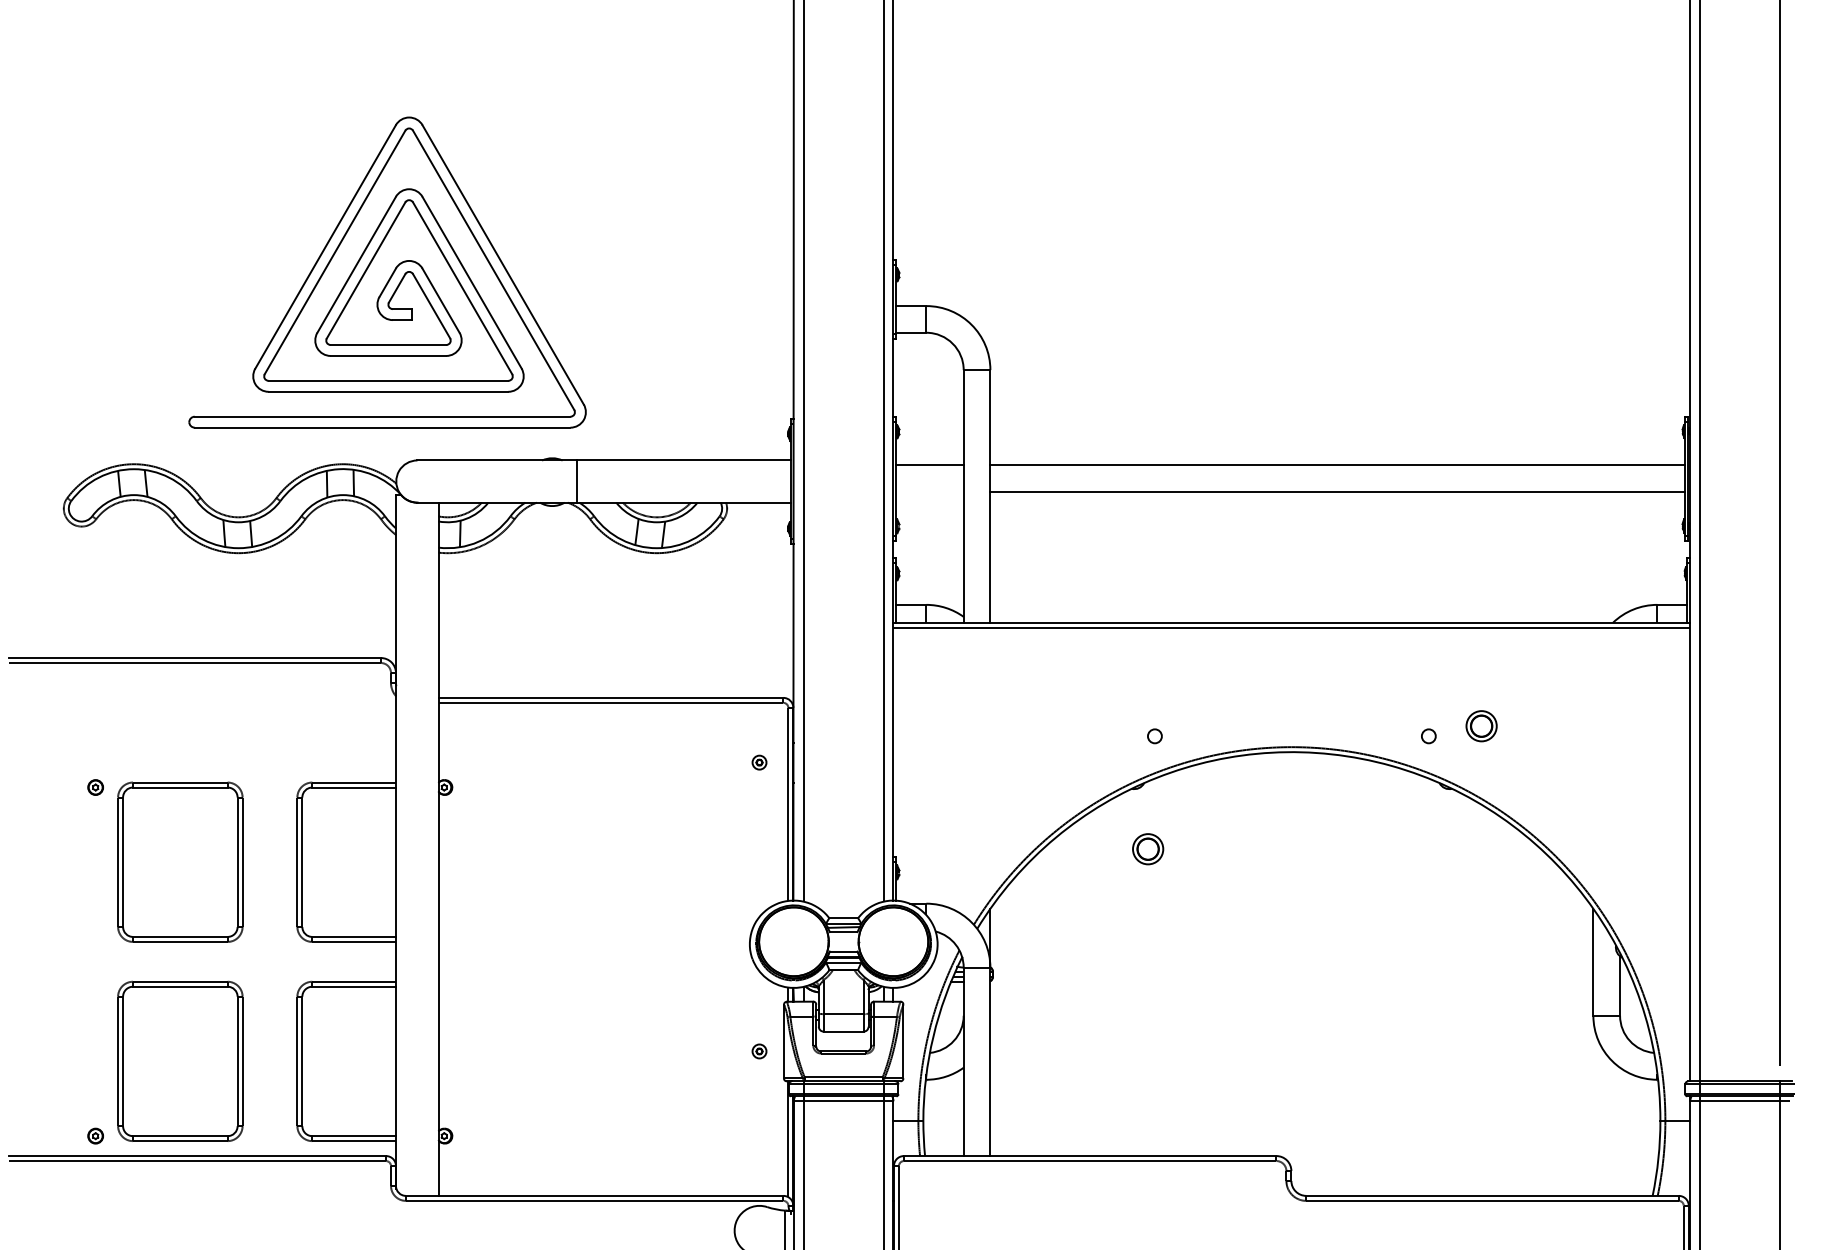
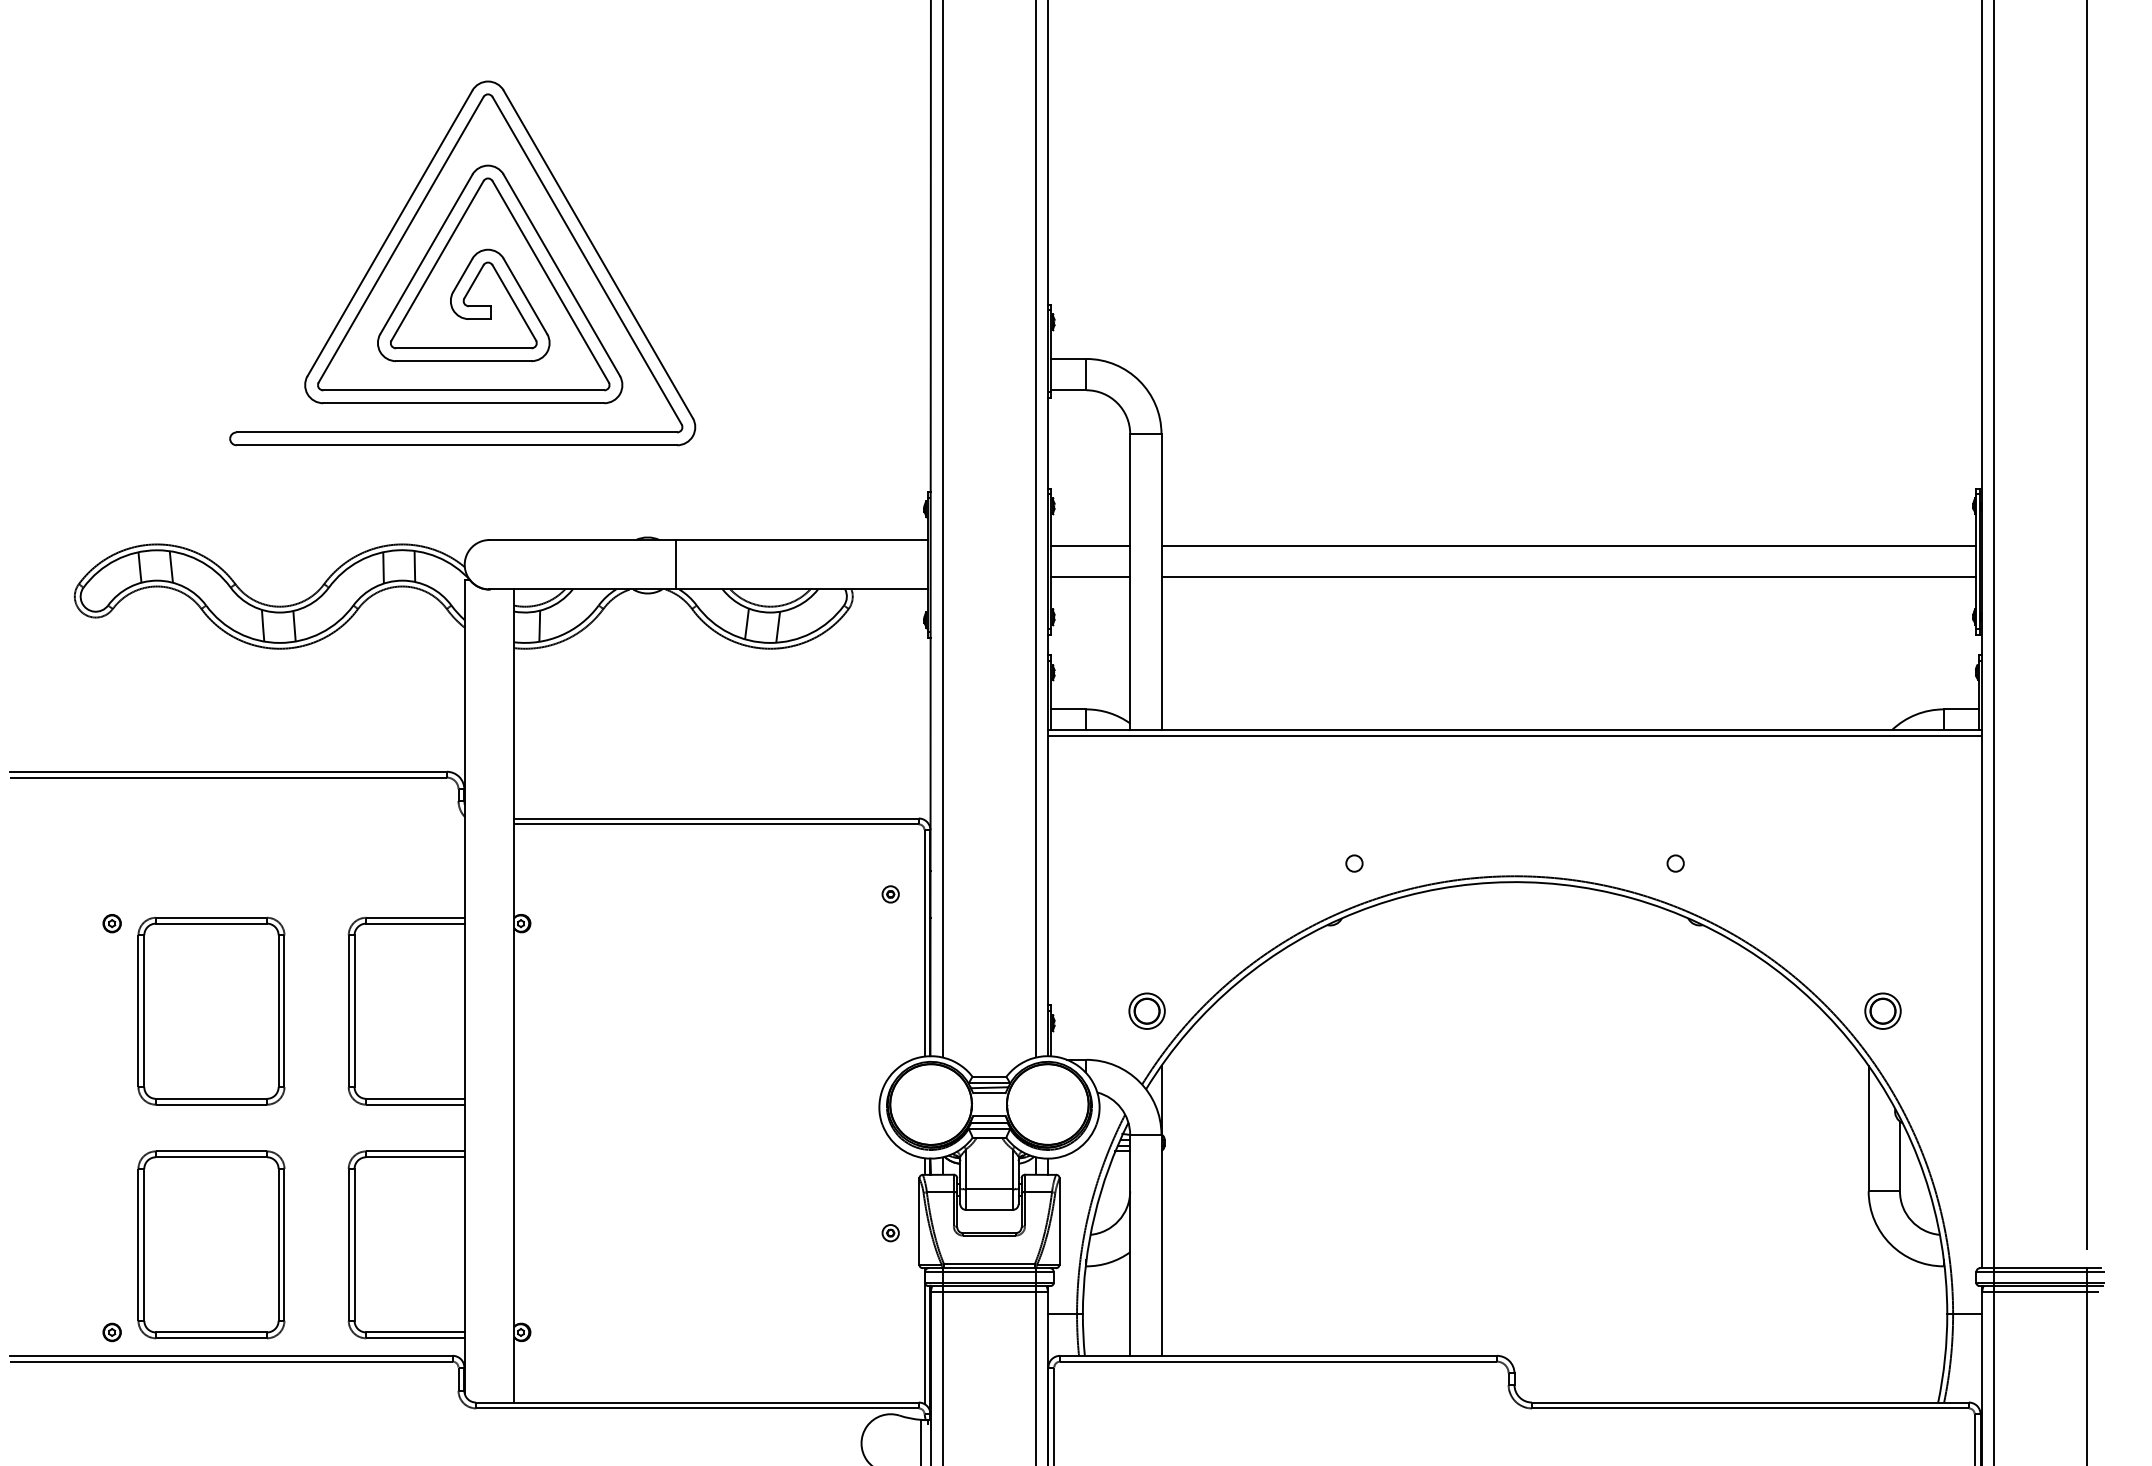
part: (387, 272) -> (462, 263), moved
line: (929, 492) -> (1090, 577), added
part: (1481, 726) -> (1882, 1011), moved
part: (1148, 849) -> (1147, 1011), moved

